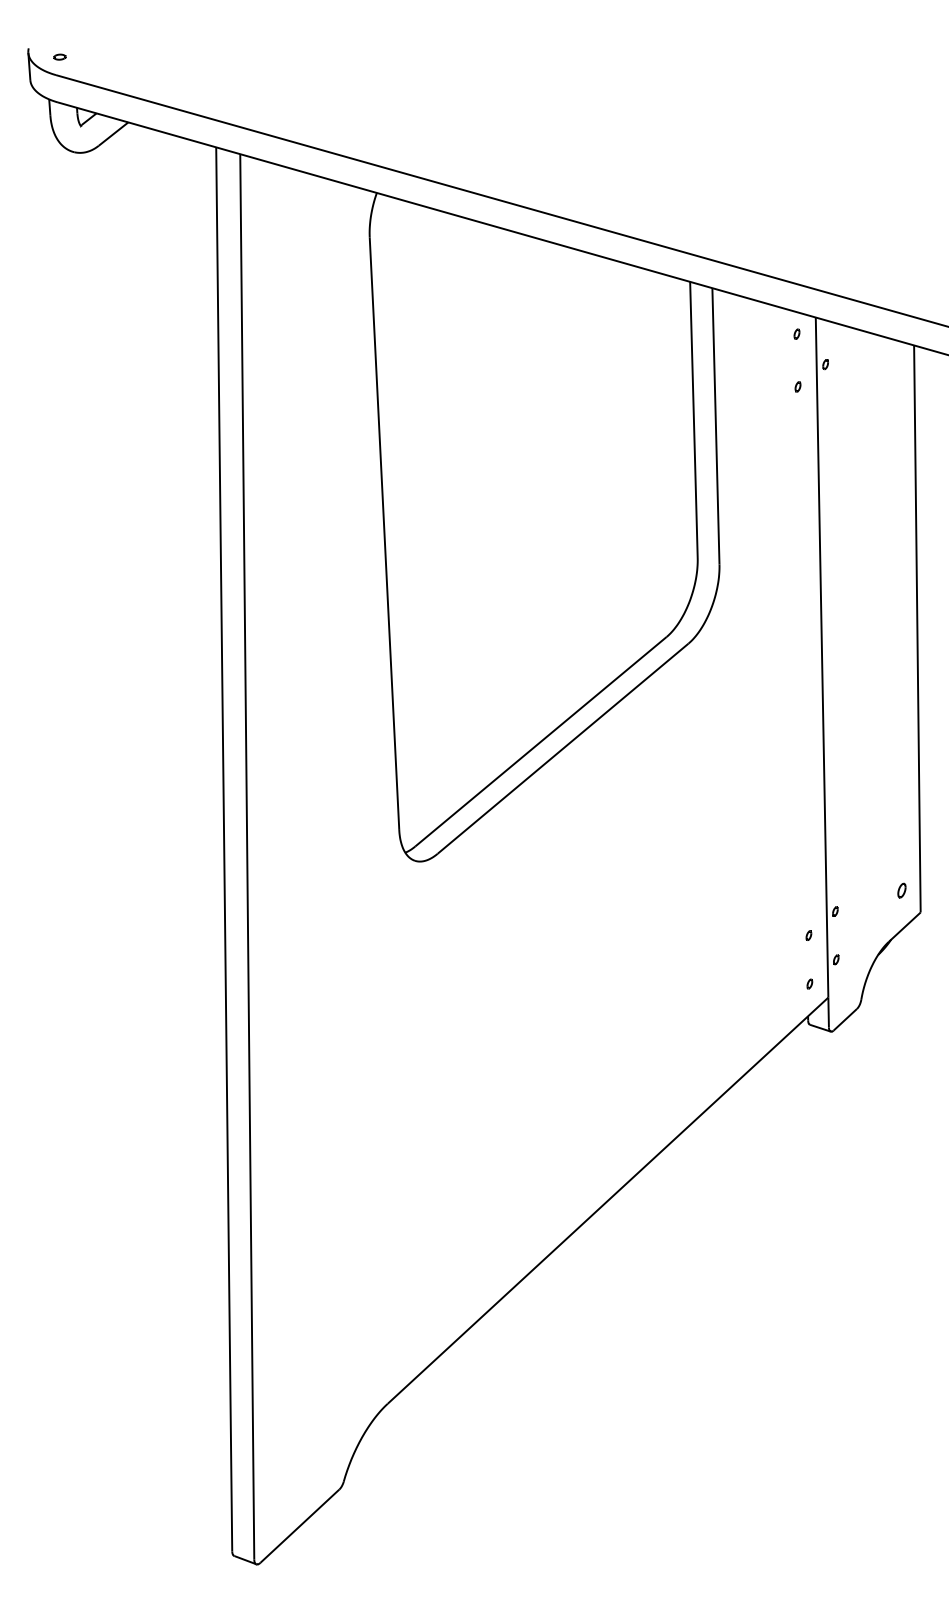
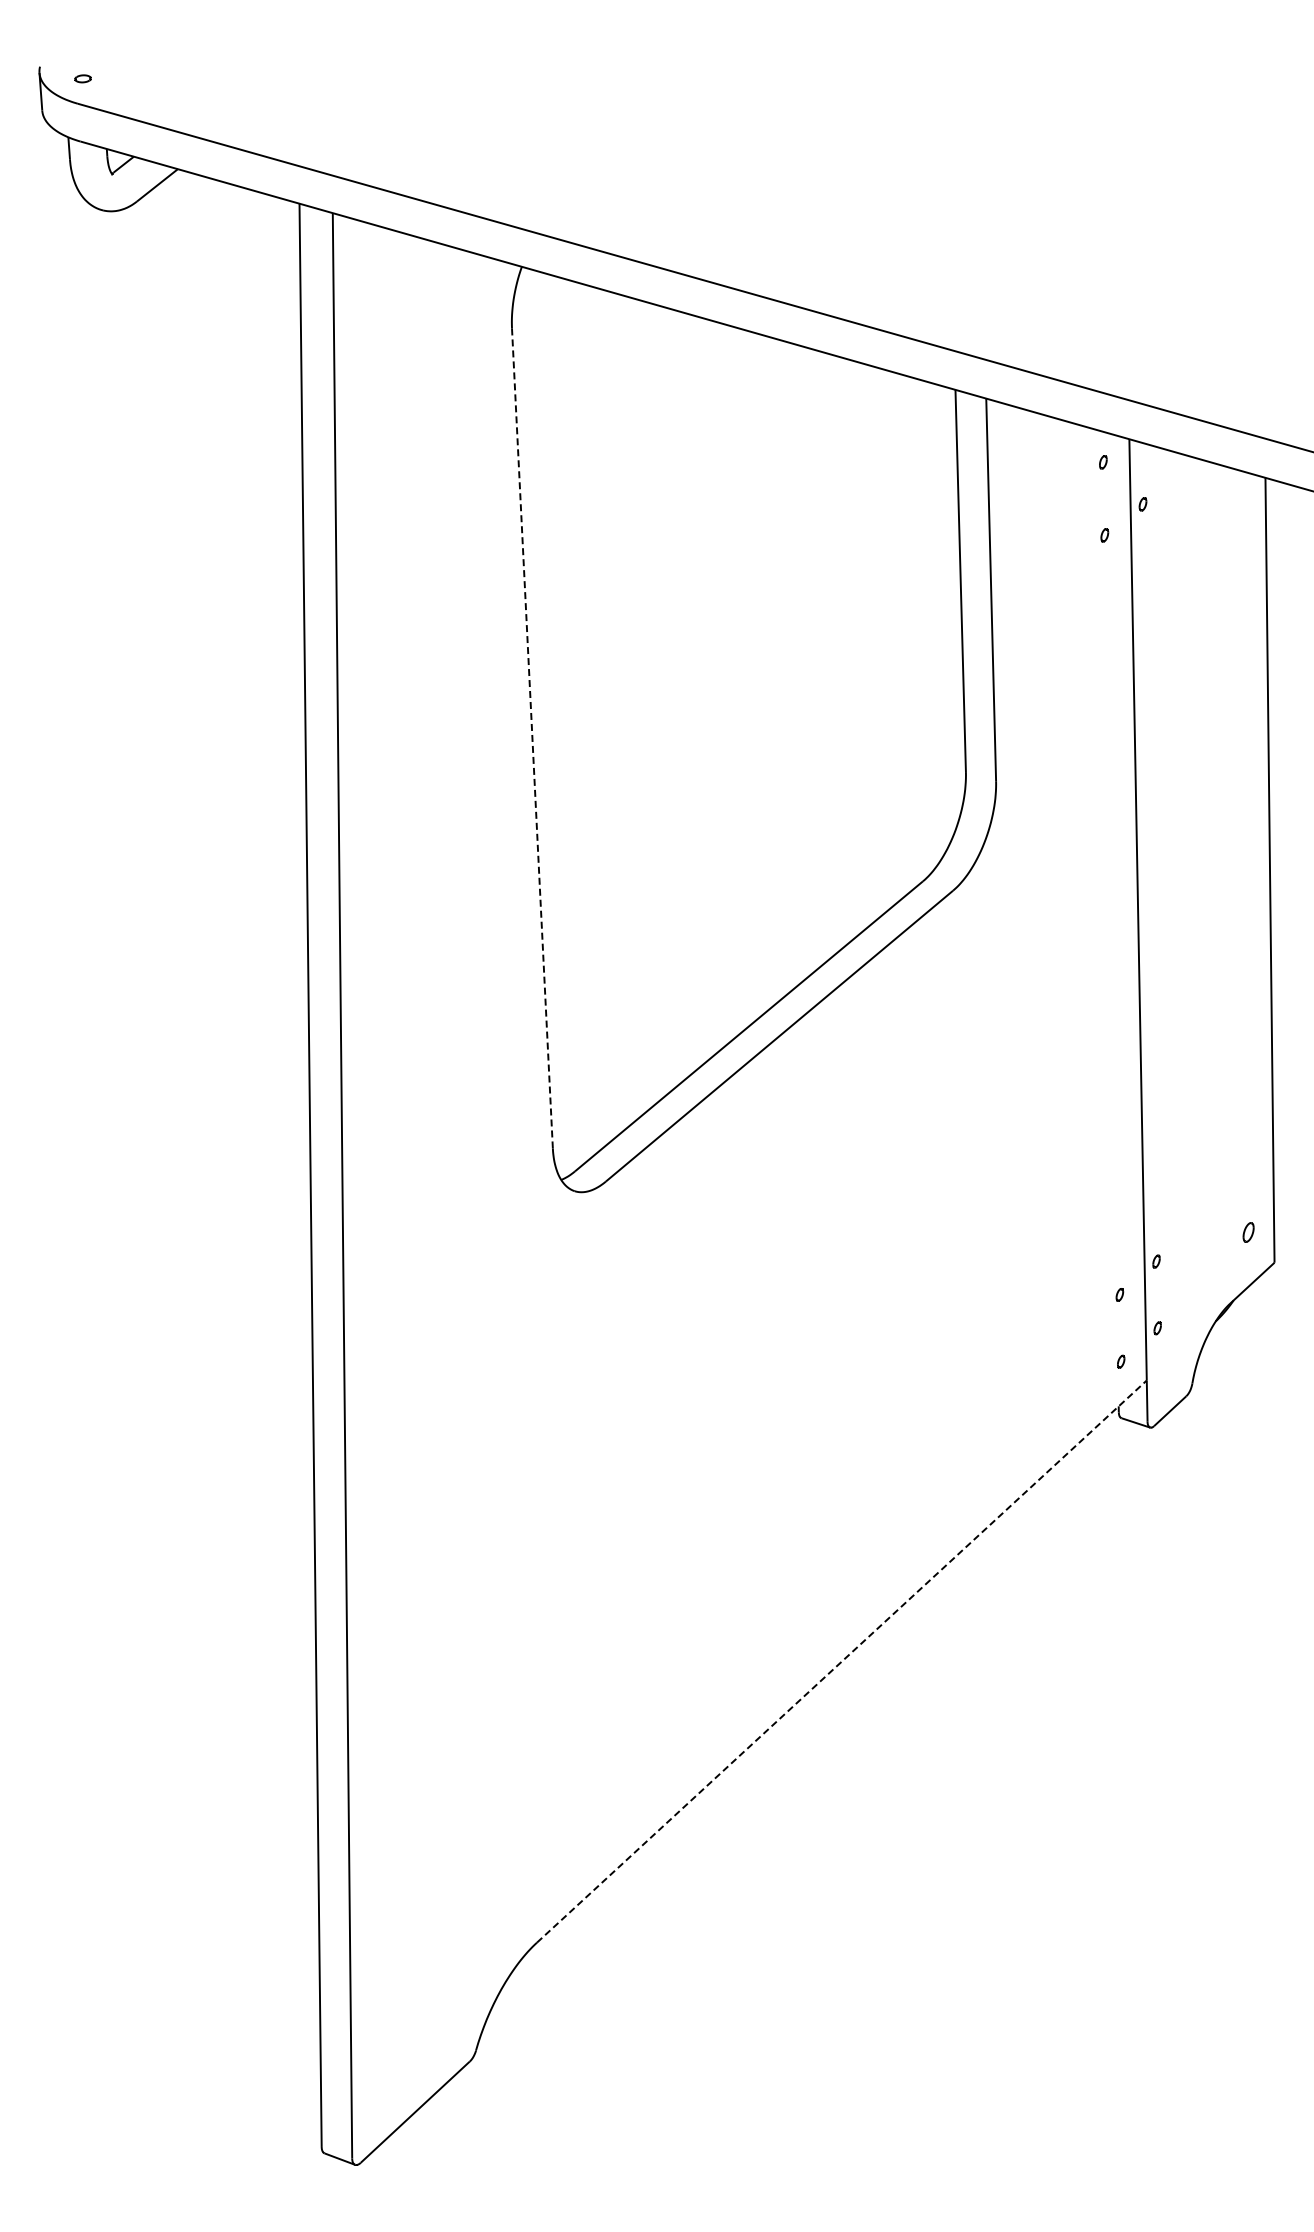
line: (384, 533) -> (532, 738), solid -> dashed
line: (607, 1200) -> (841, 1661), solid -> dashed

